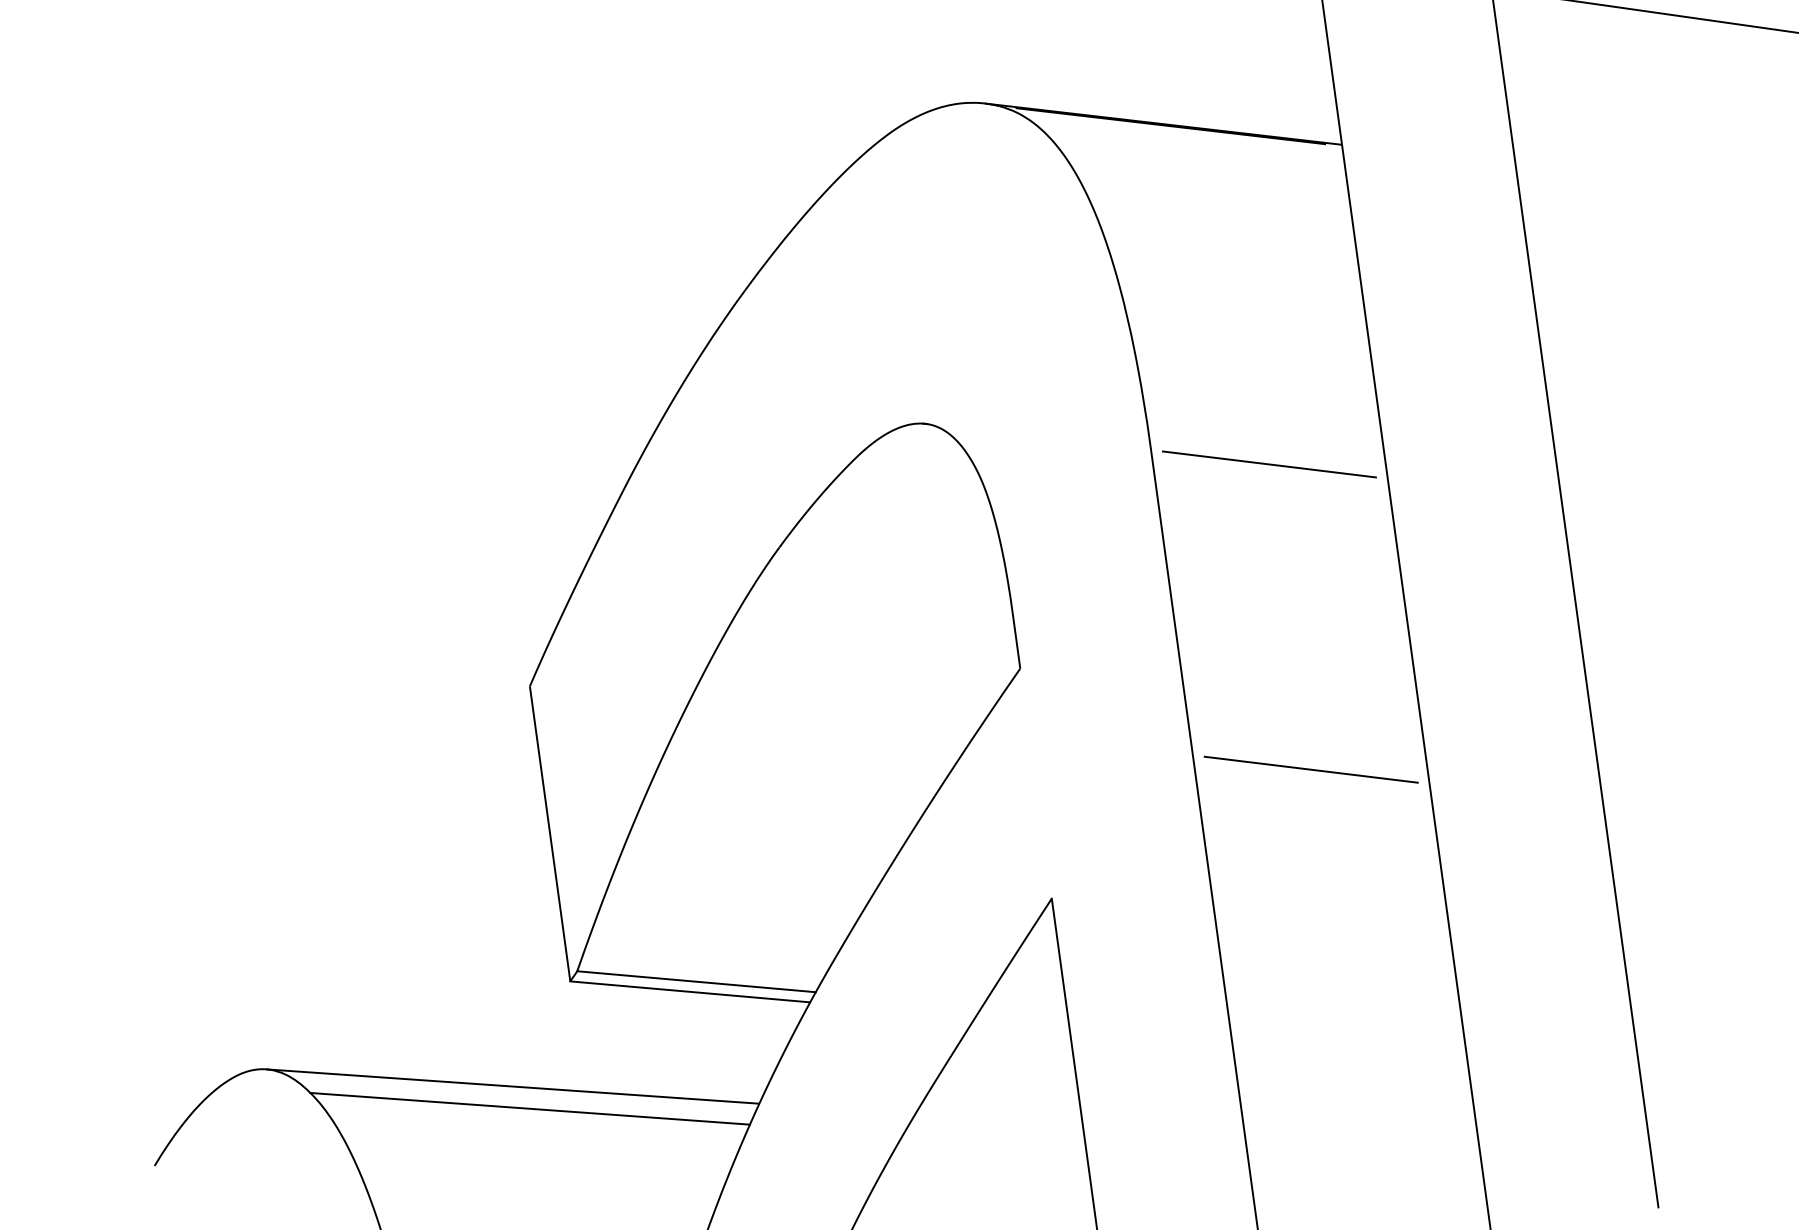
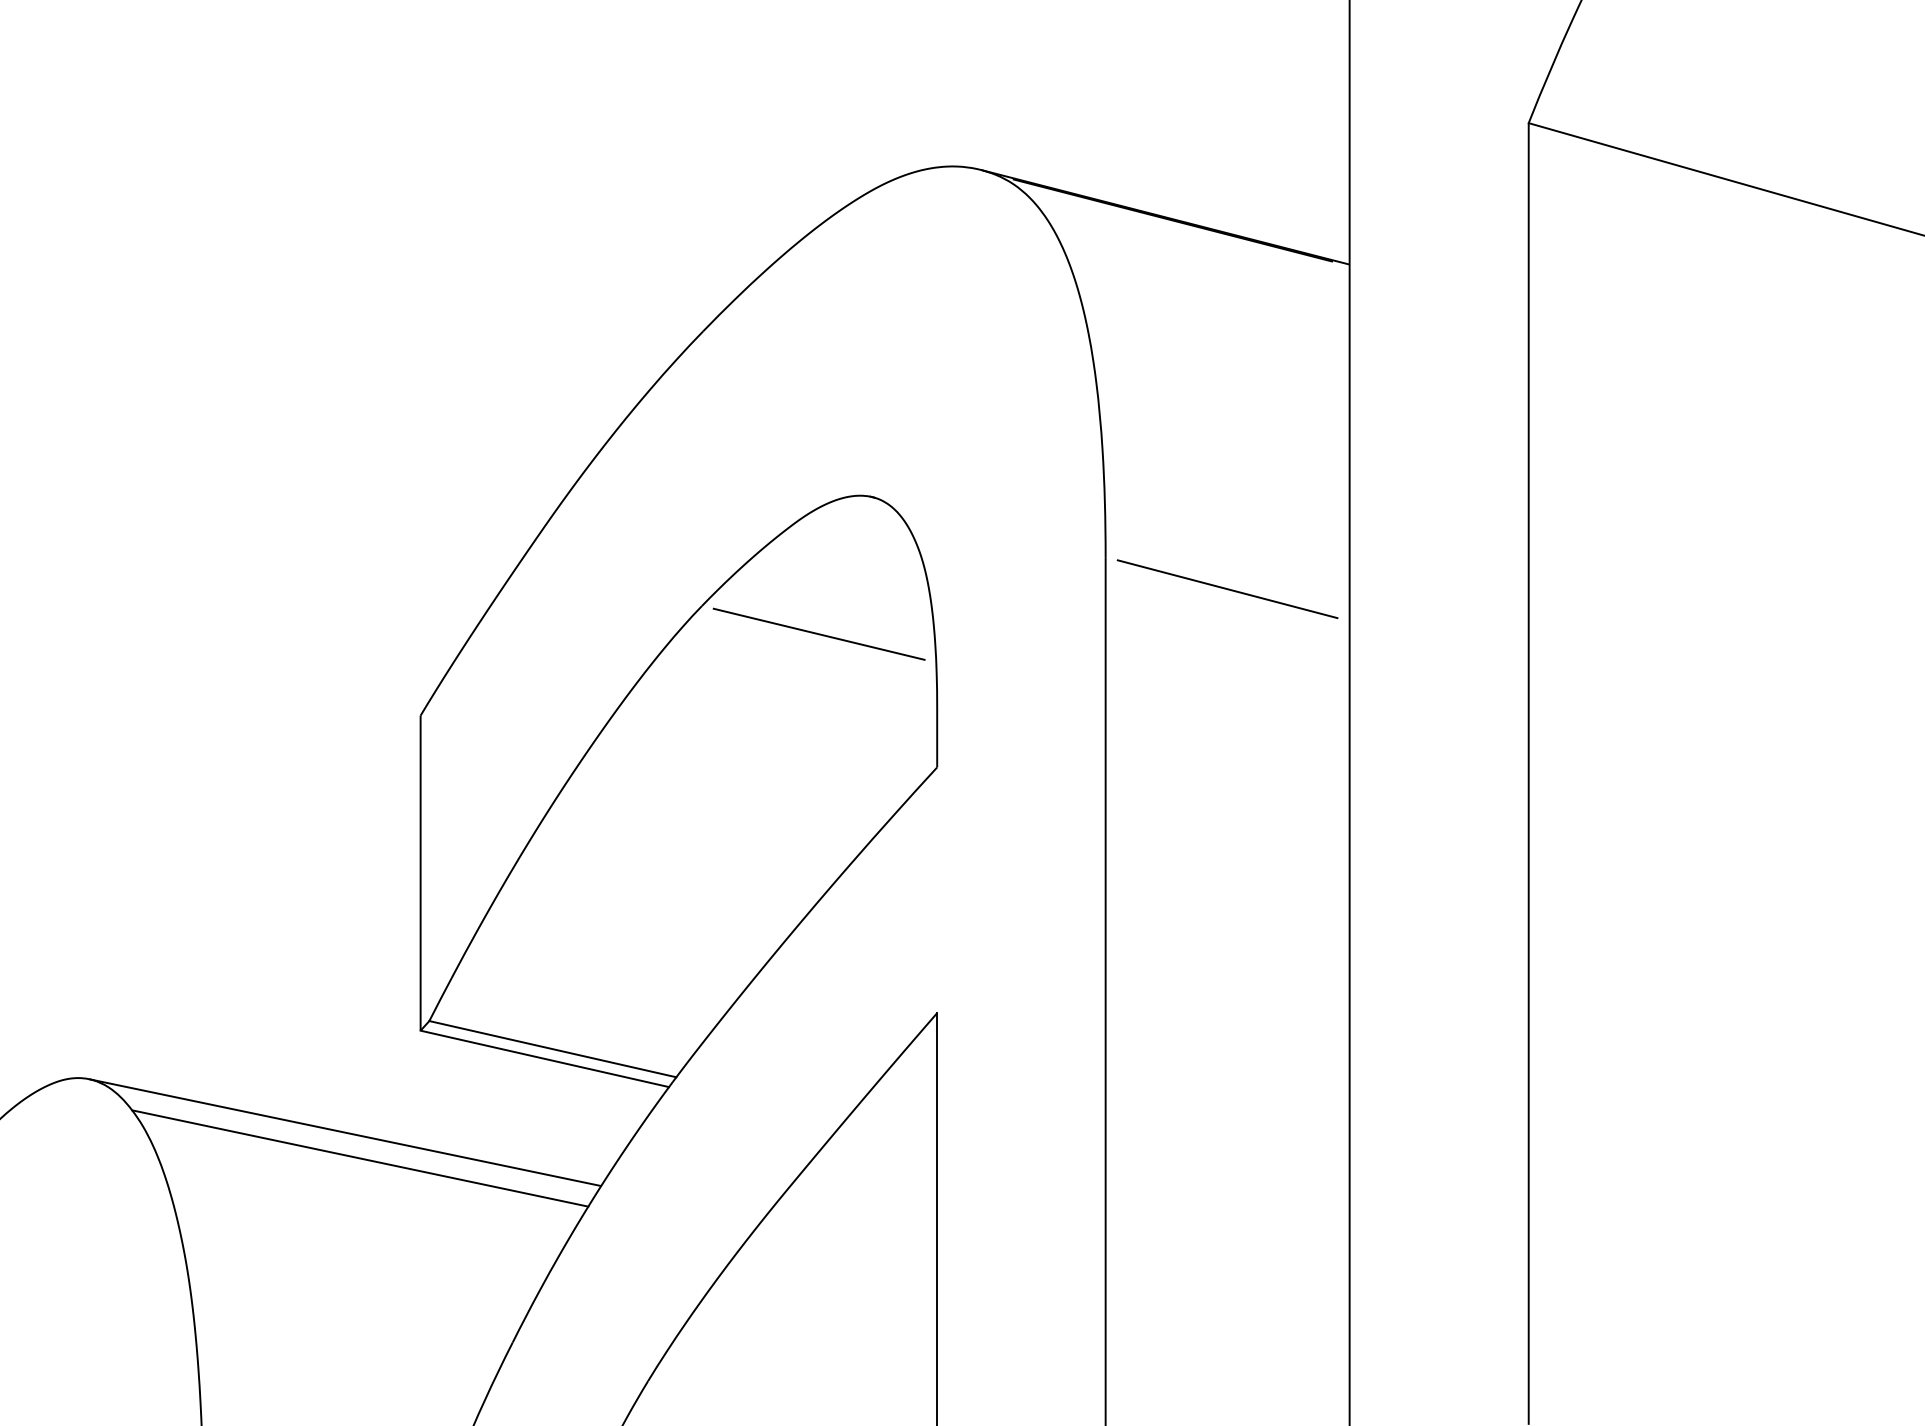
line: (891, 558) -> (818, 633), added
line: (1311, 769) -> (1227, 914), removed

